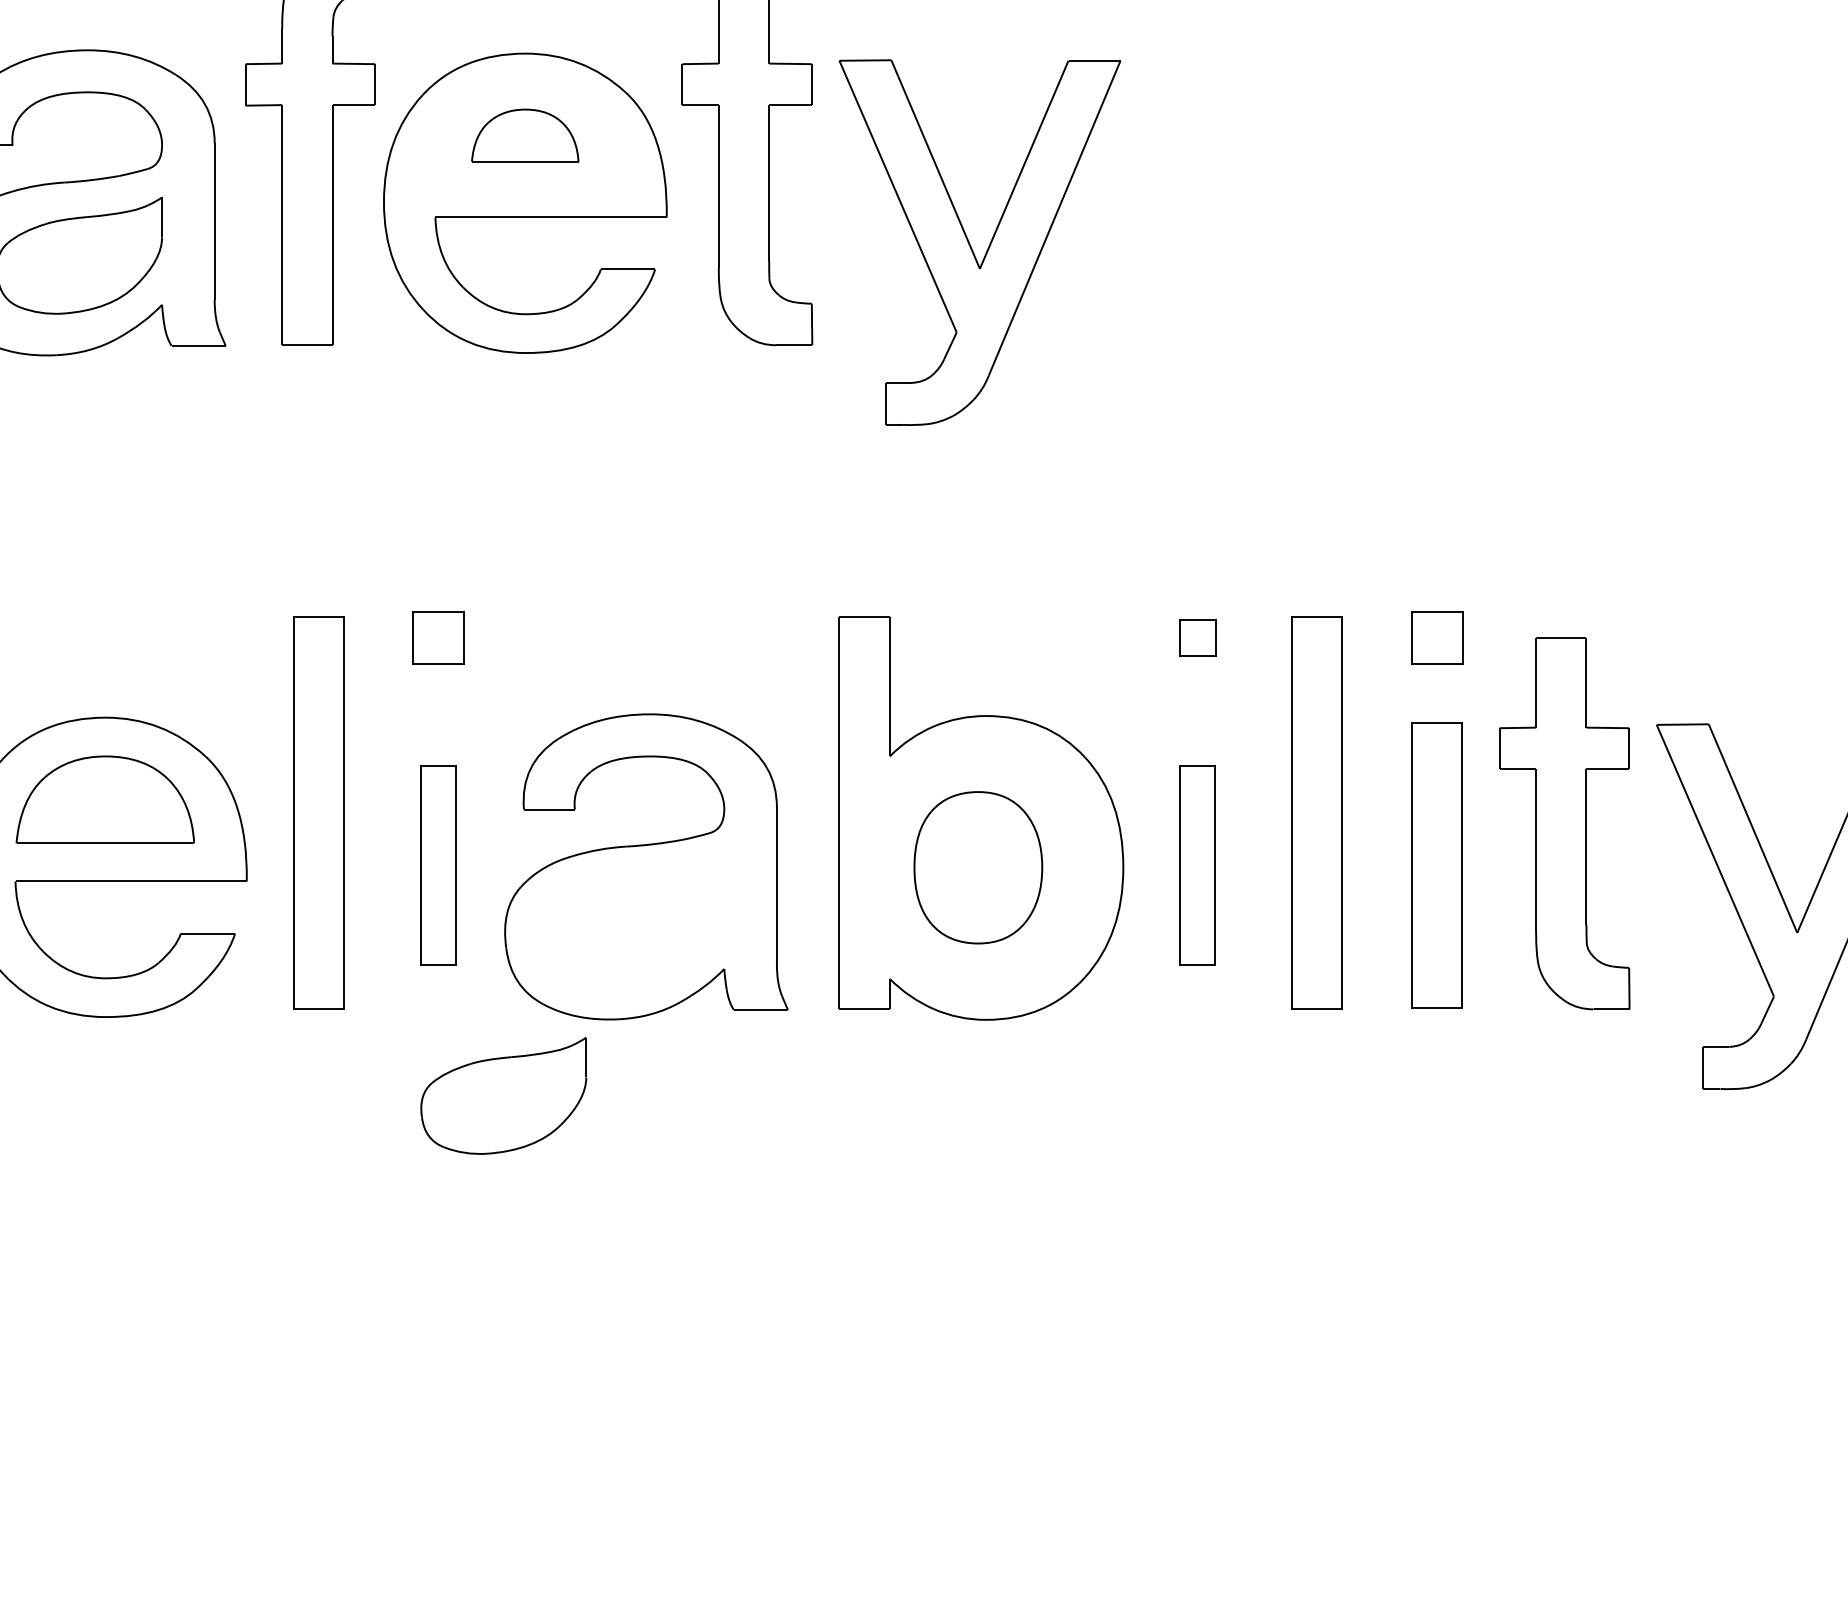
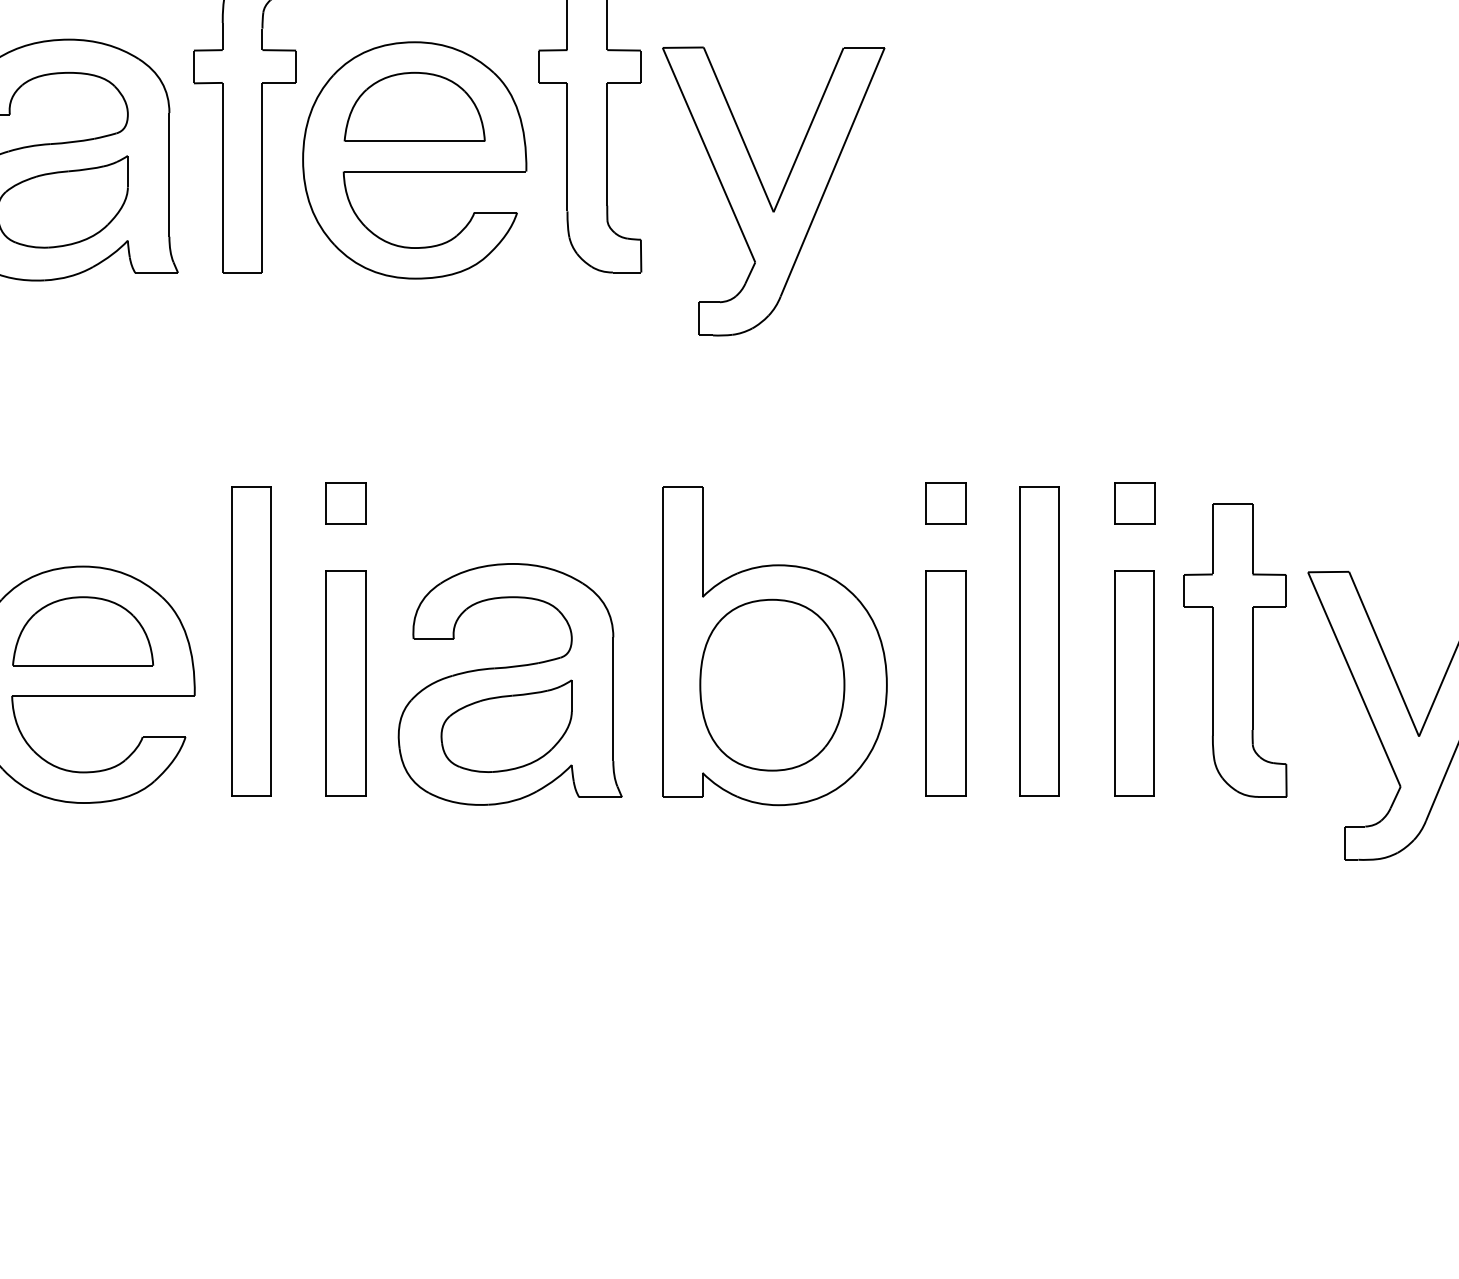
part: (524, 135) -> (414, 106), size x1.67
part: (1197, 637) -> (945, 503), size x1.43
part: (438, 865) -> (346, 683), size x1.43
part: (1197, 865) -> (945, 683), size x1.43
part: (978, 867) -> (772, 684), size x1.43
part: (503, 1095) -> (506, 725), moved

